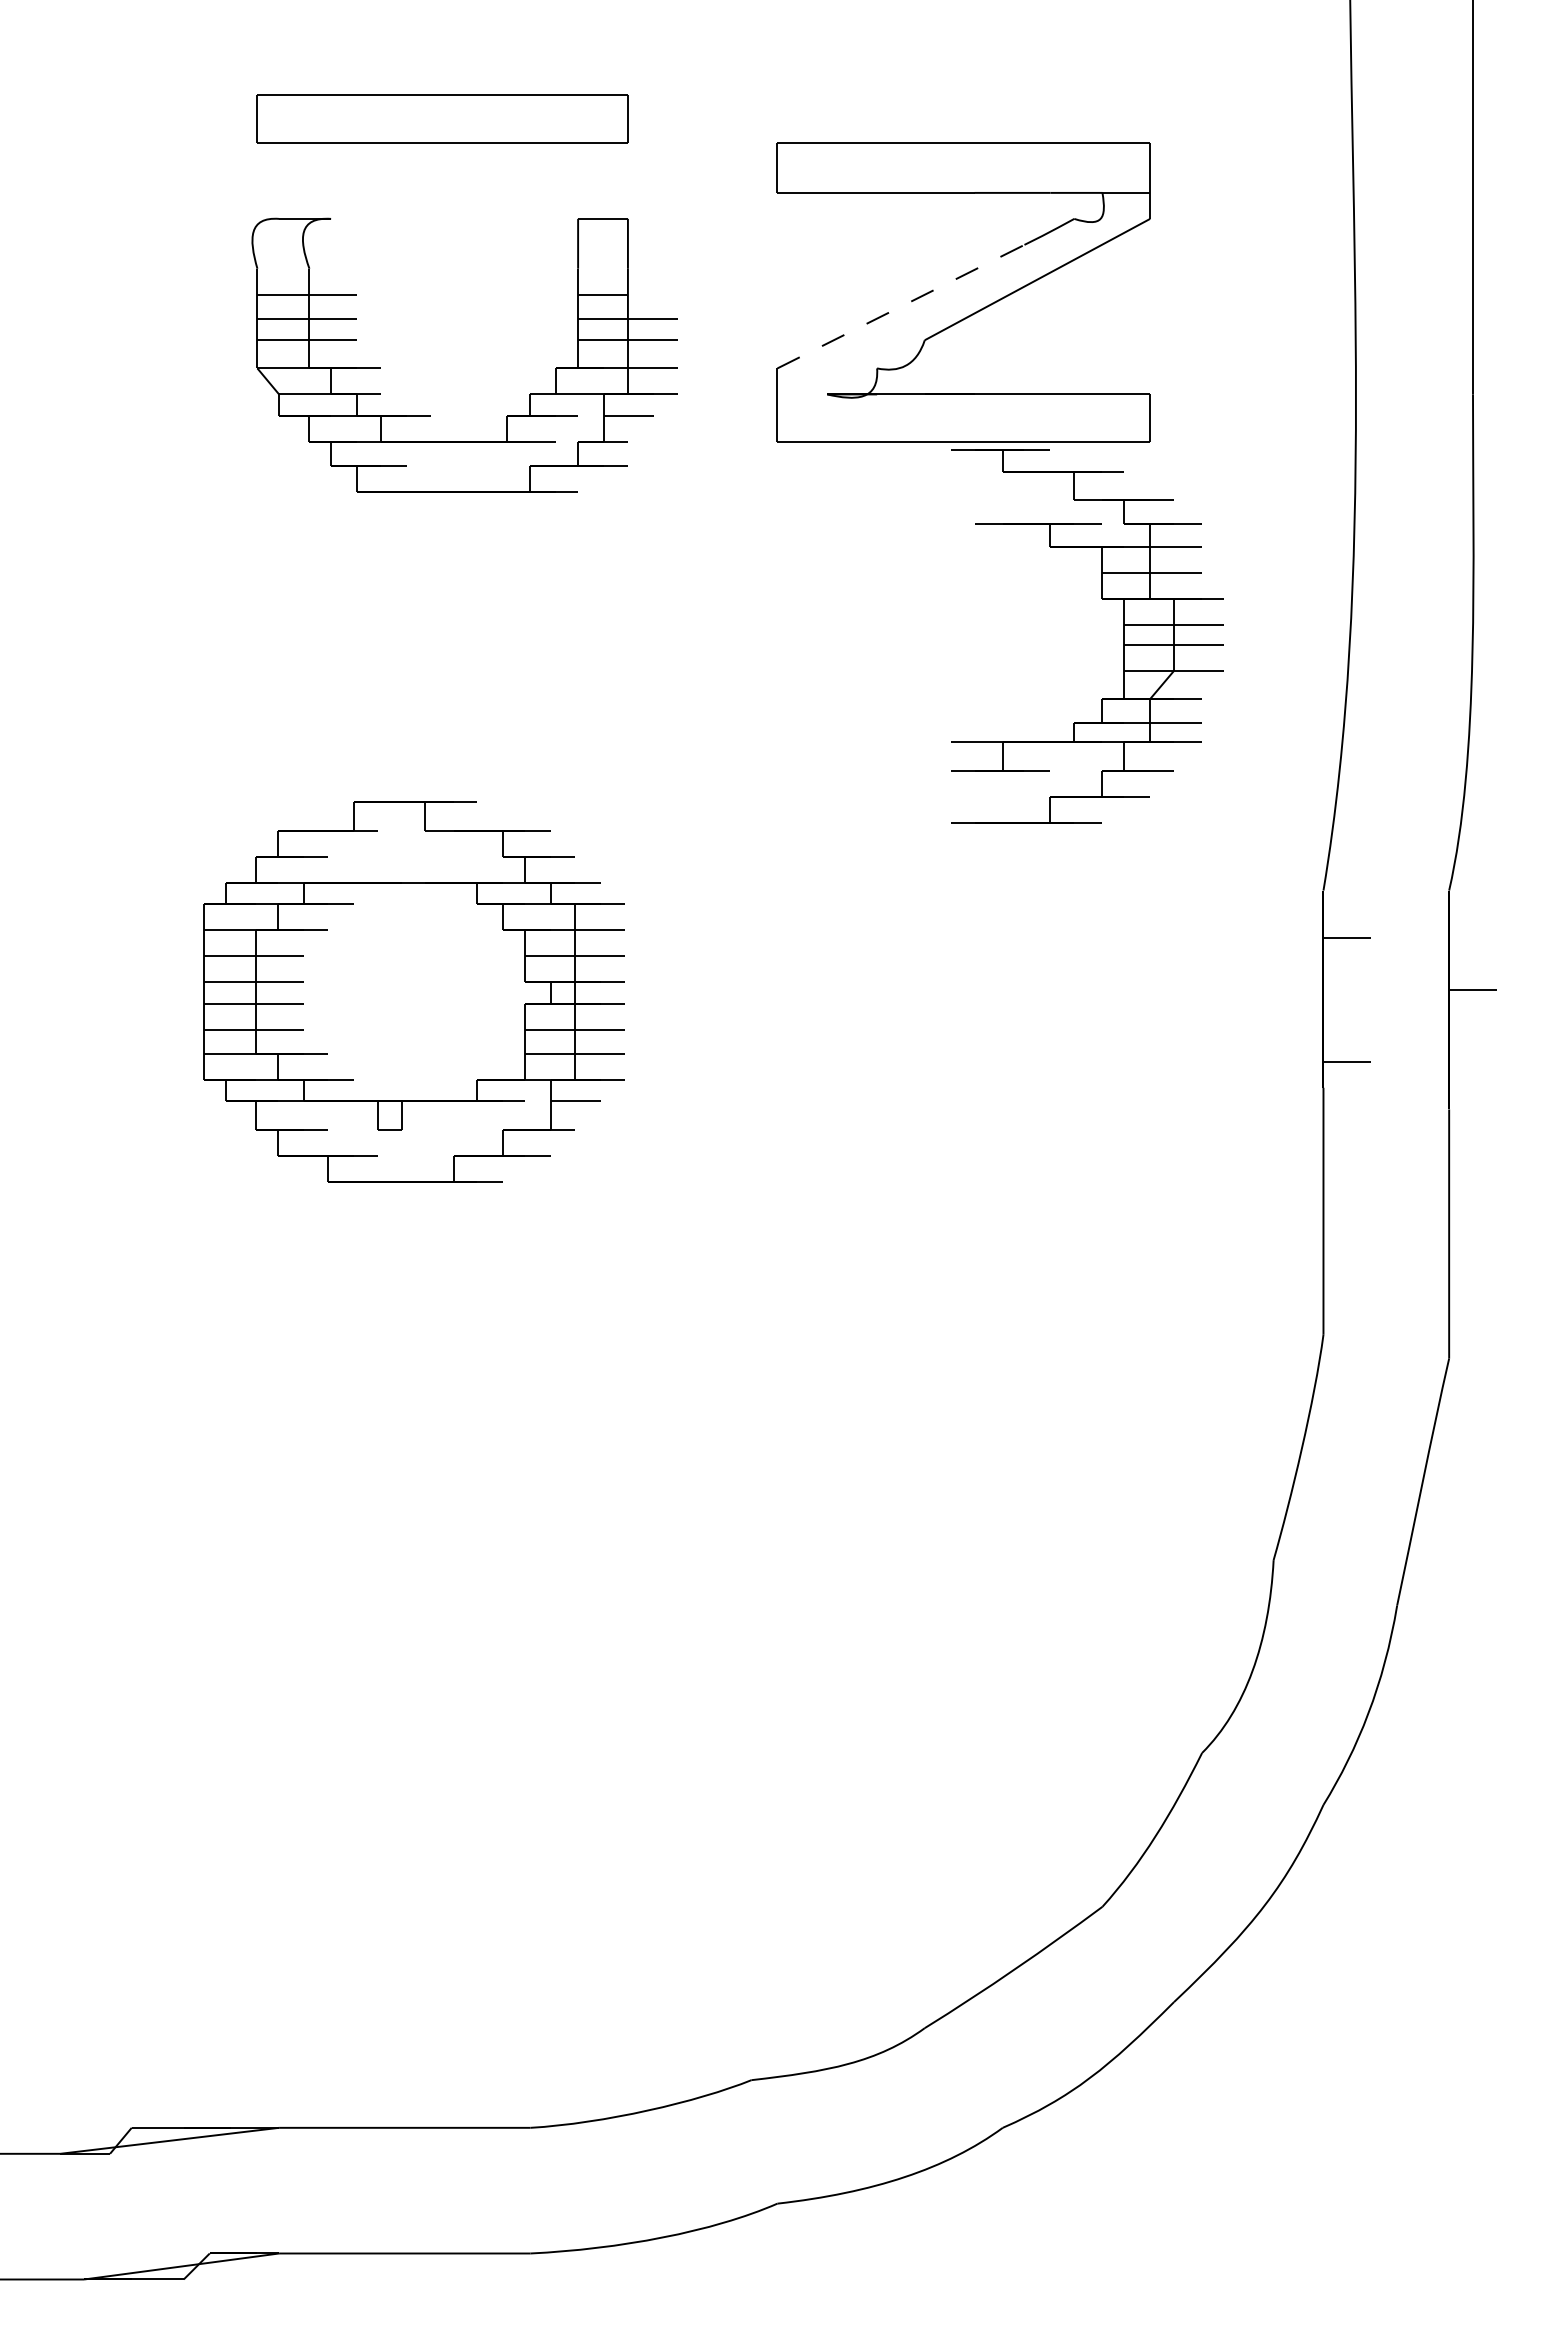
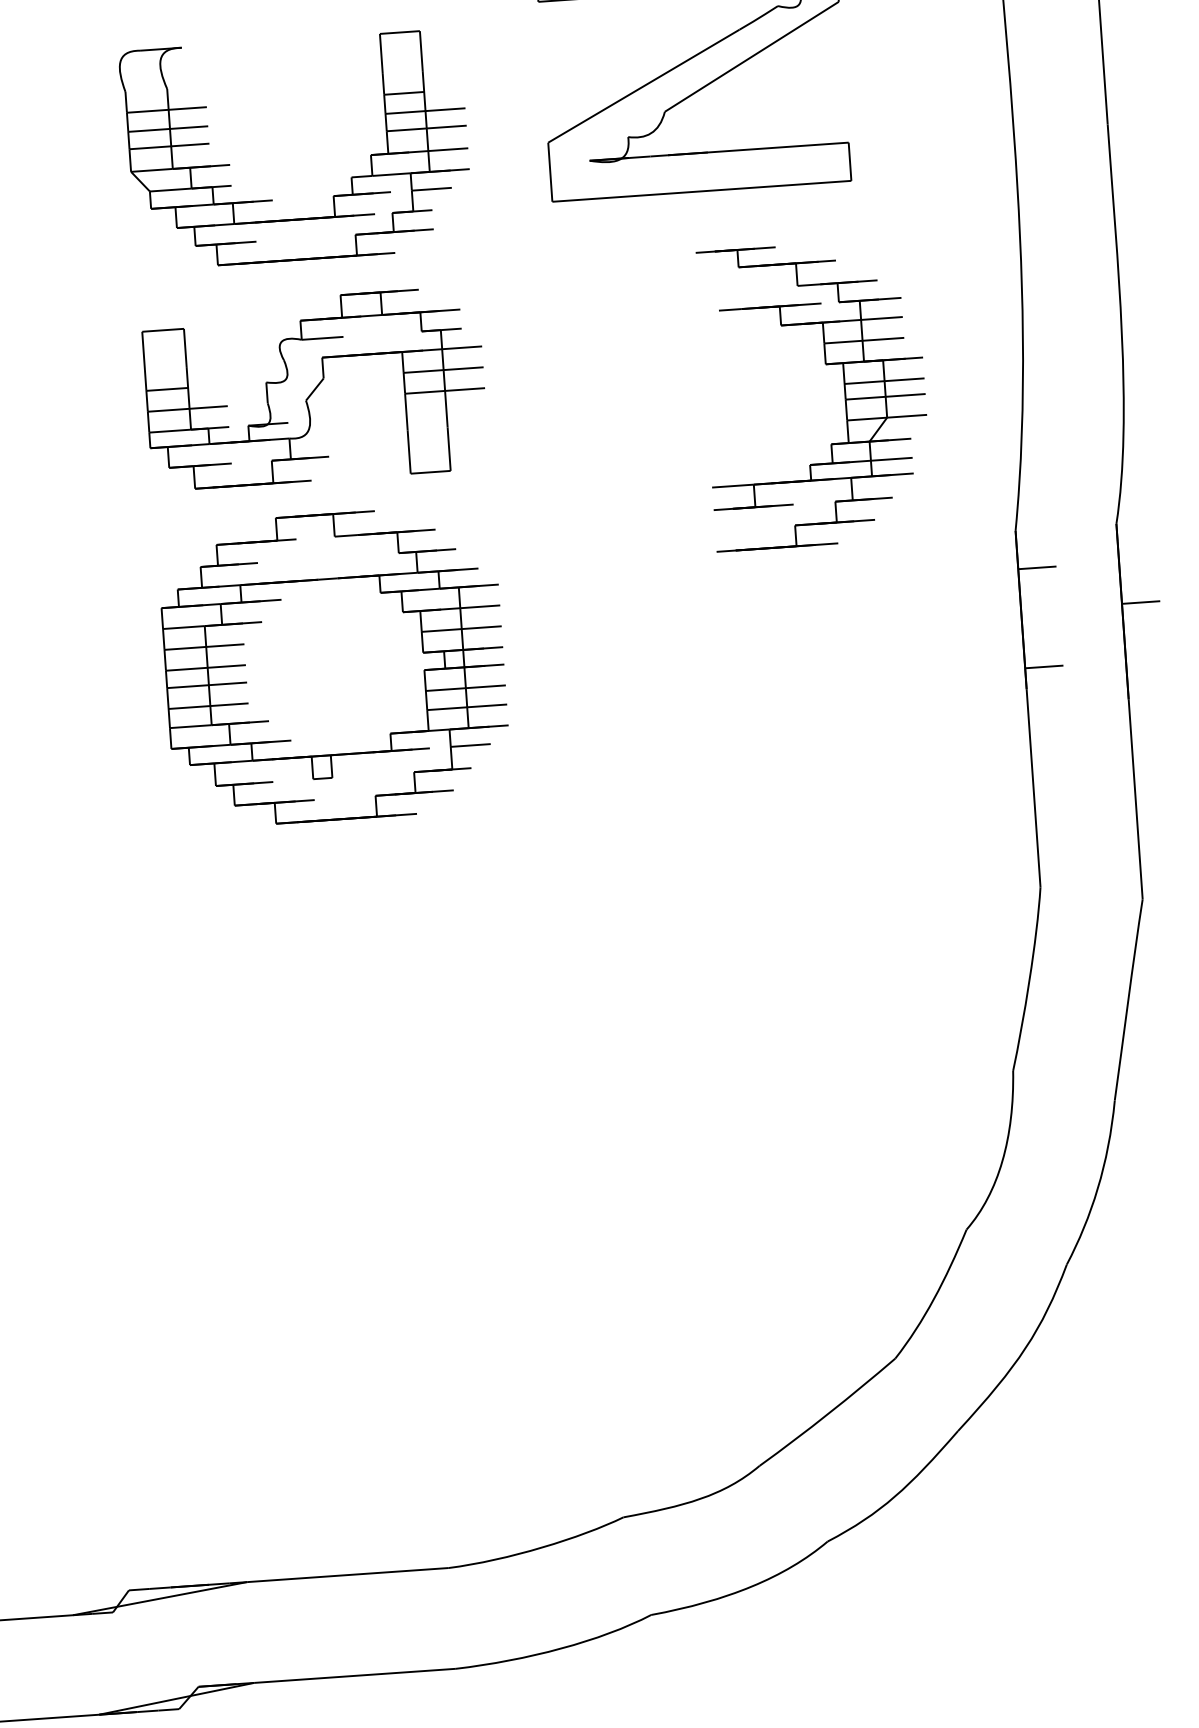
line: (901, 306) -> (644, 86), dashed -> solid
part: (1123, 636) -> (844, 392), moved
part: (466, 653) -> (314, 388), added
part: (413, 991) -> (334, 666), moved

